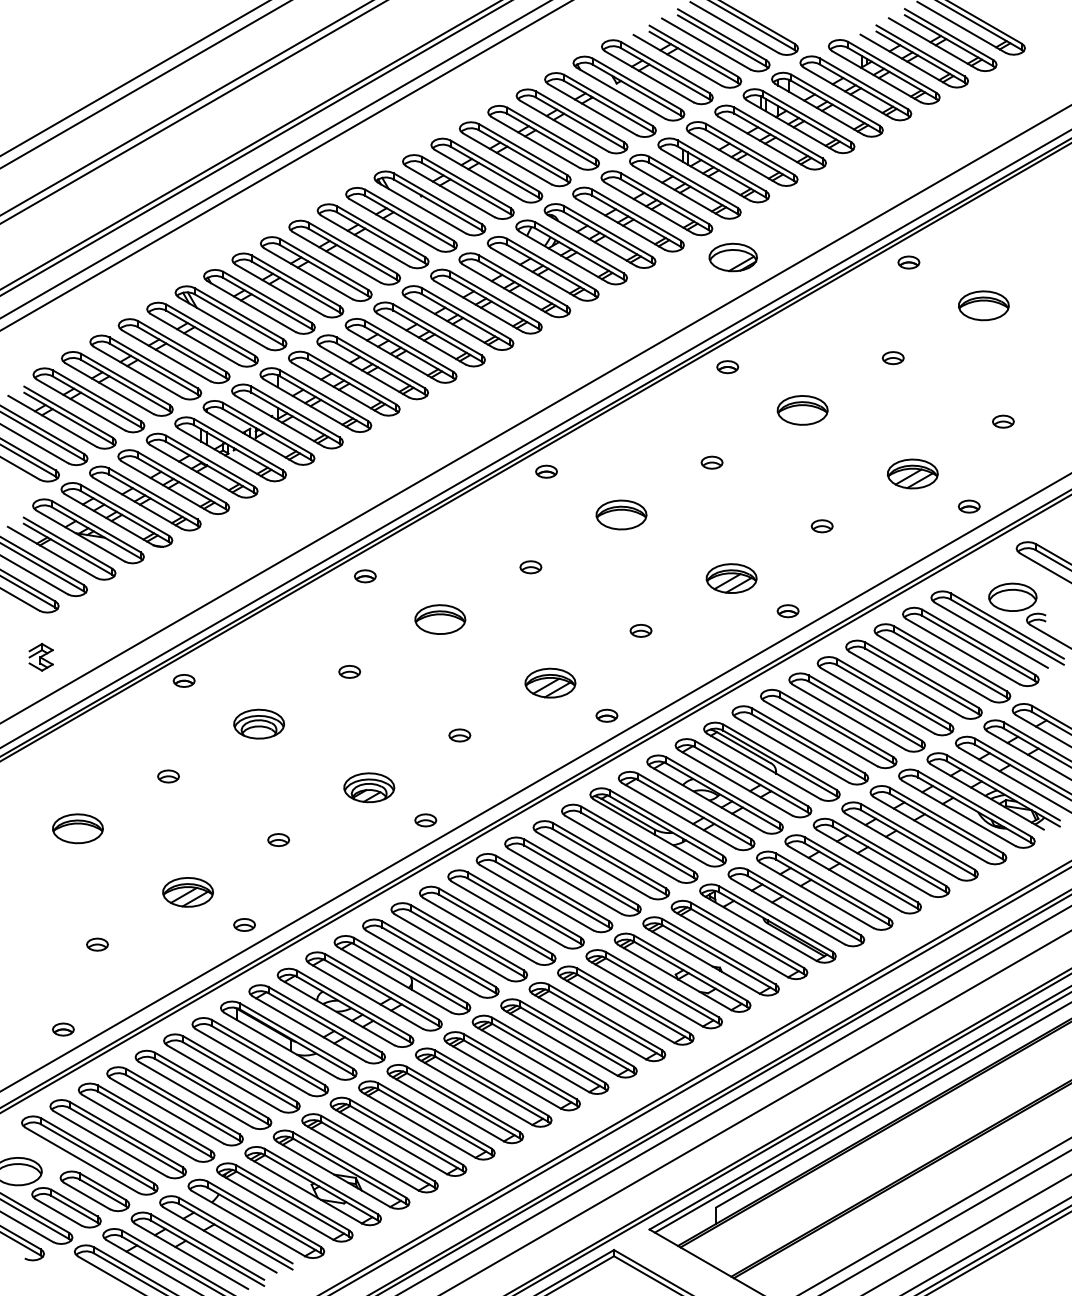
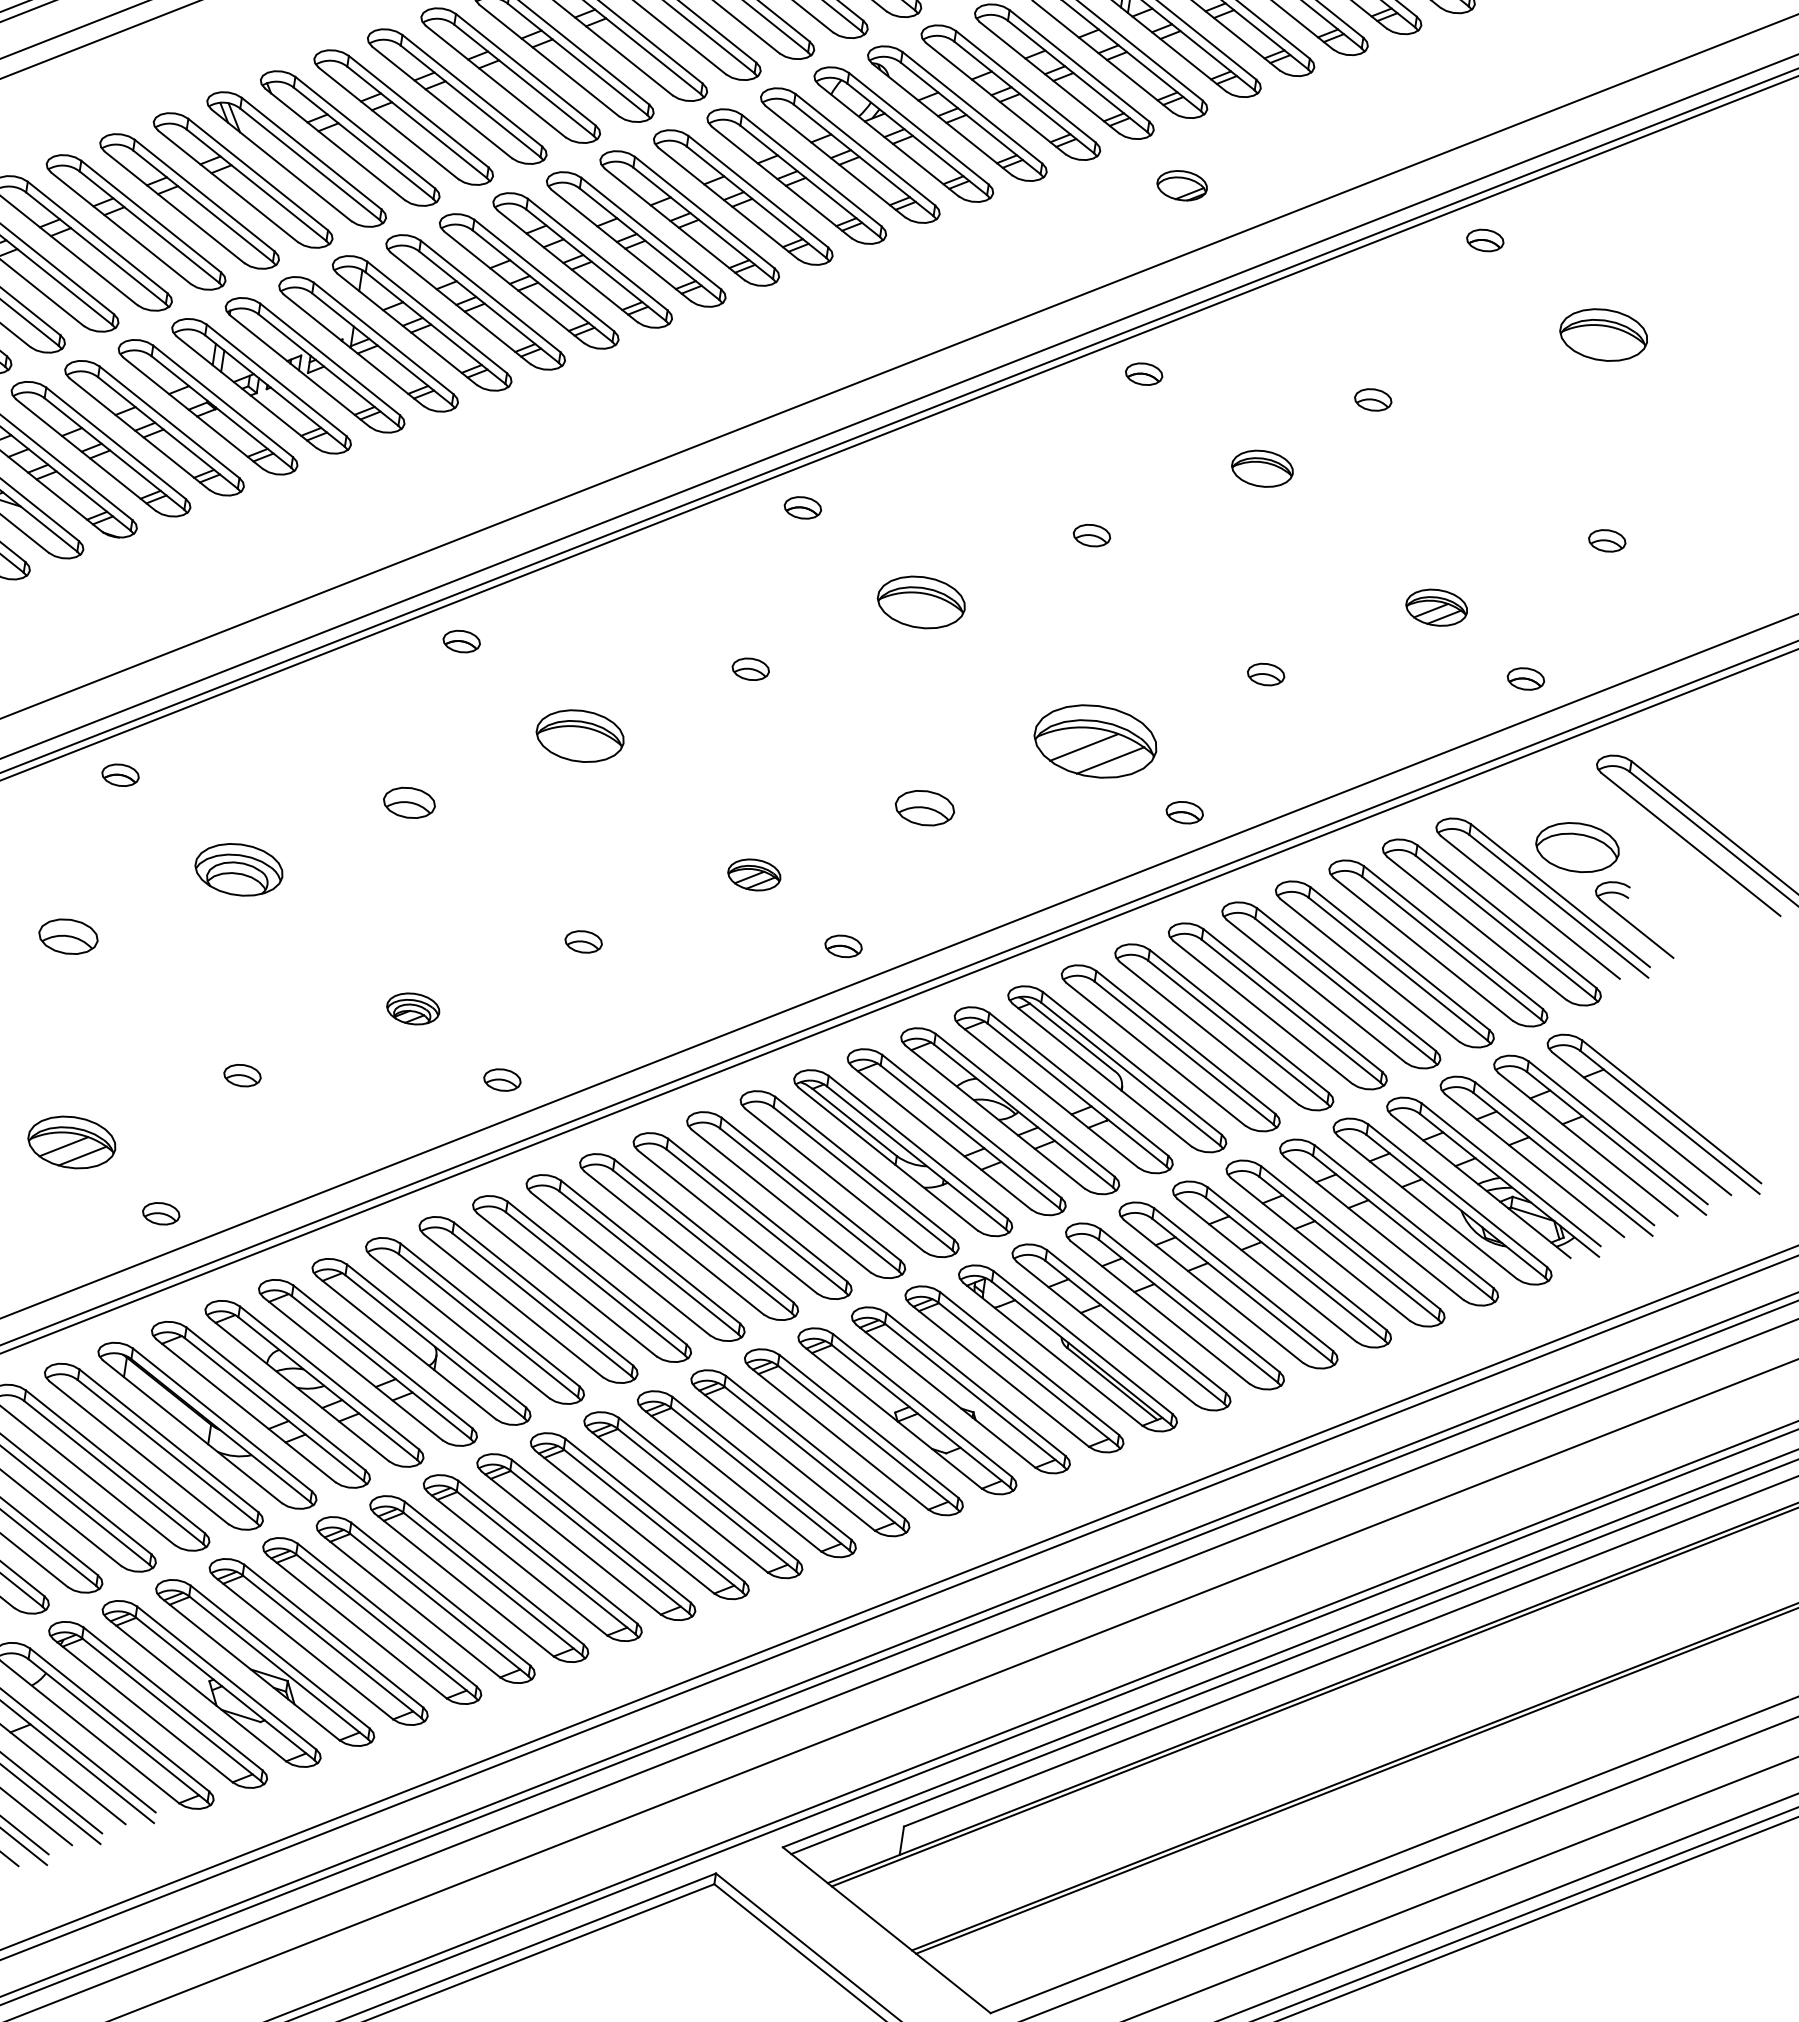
part: (732, 257) -> (1181, 185), size x0.6
part: (892, 358) -> (1371, 400), moved
part: (802, 410) -> (1262, 468), size x0.7
part: (912, 473) -> (1436, 606), size x0.7
part: (731, 578) -> (1095, 741), size x1.4
part: (640, 630) -> (924, 807), size x1.6
part: (349, 671) -> (409, 802), size x1.4
part: (550, 682) -> (754, 873), size x0.6
part: (168, 776) -> (68, 936), size x1.6
part: (369, 787) -> (413, 1008), size x0.6

